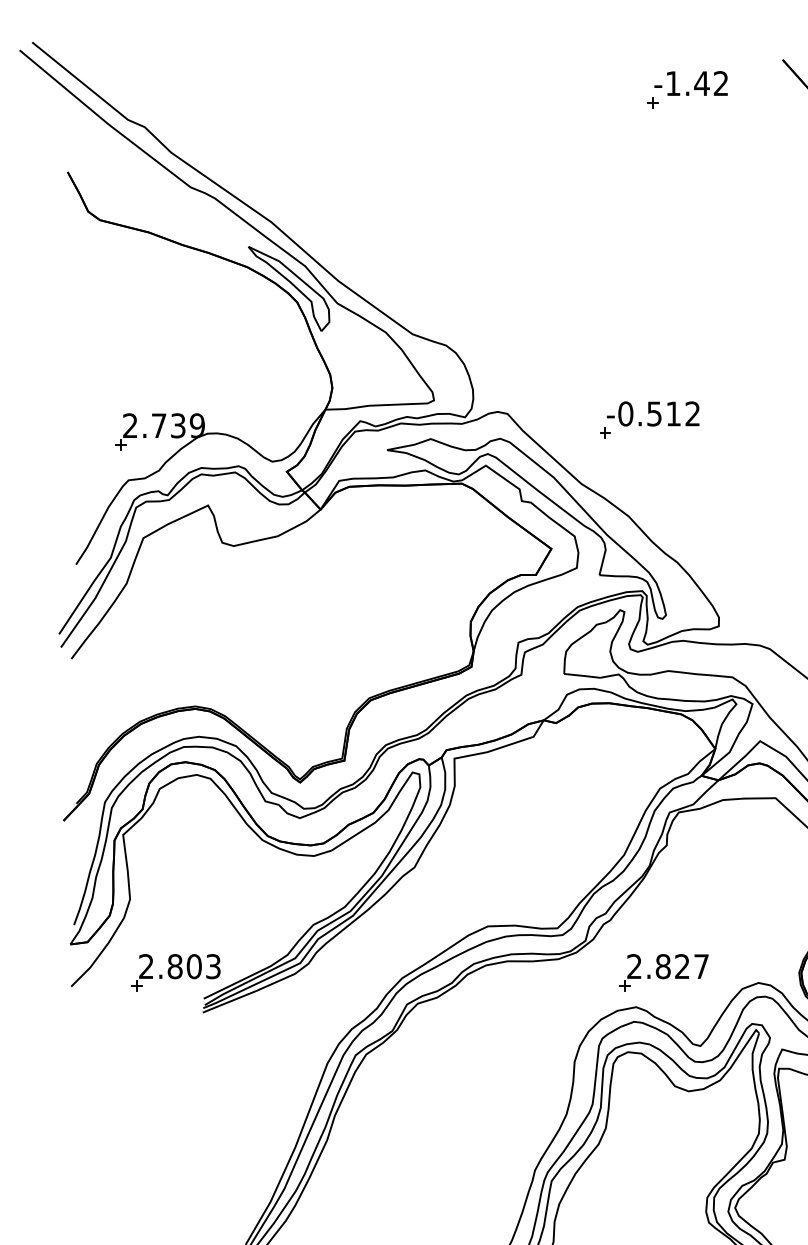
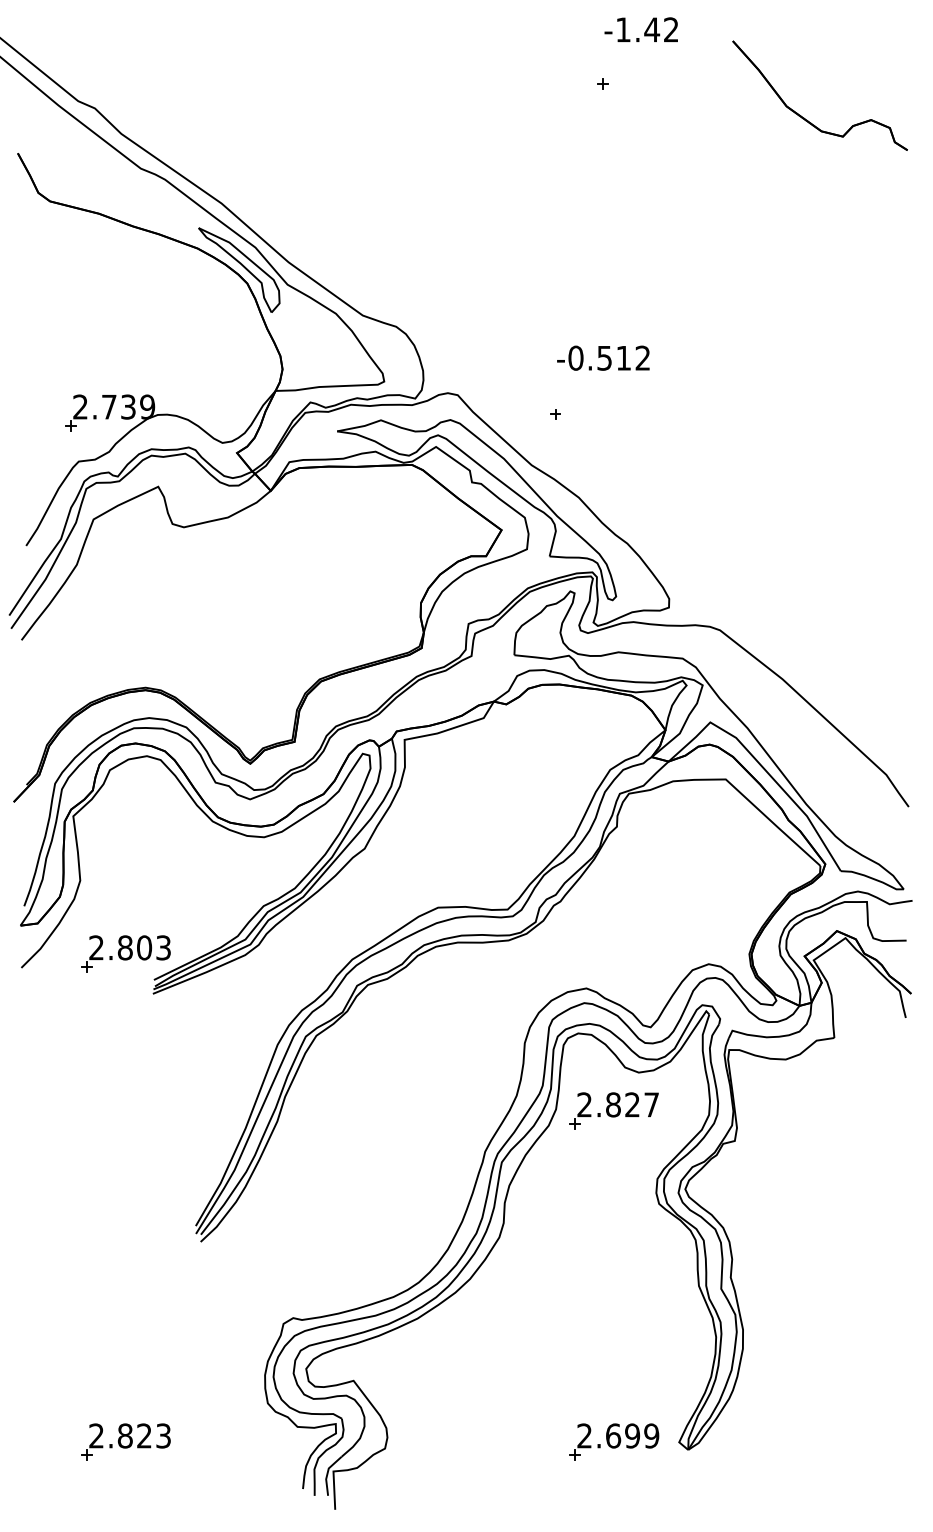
text: (690, 83) -> (640, 29), moved
text: (653, 413) -> (603, 357), moved
part: (663, 972) -> (613, 1110), moved

